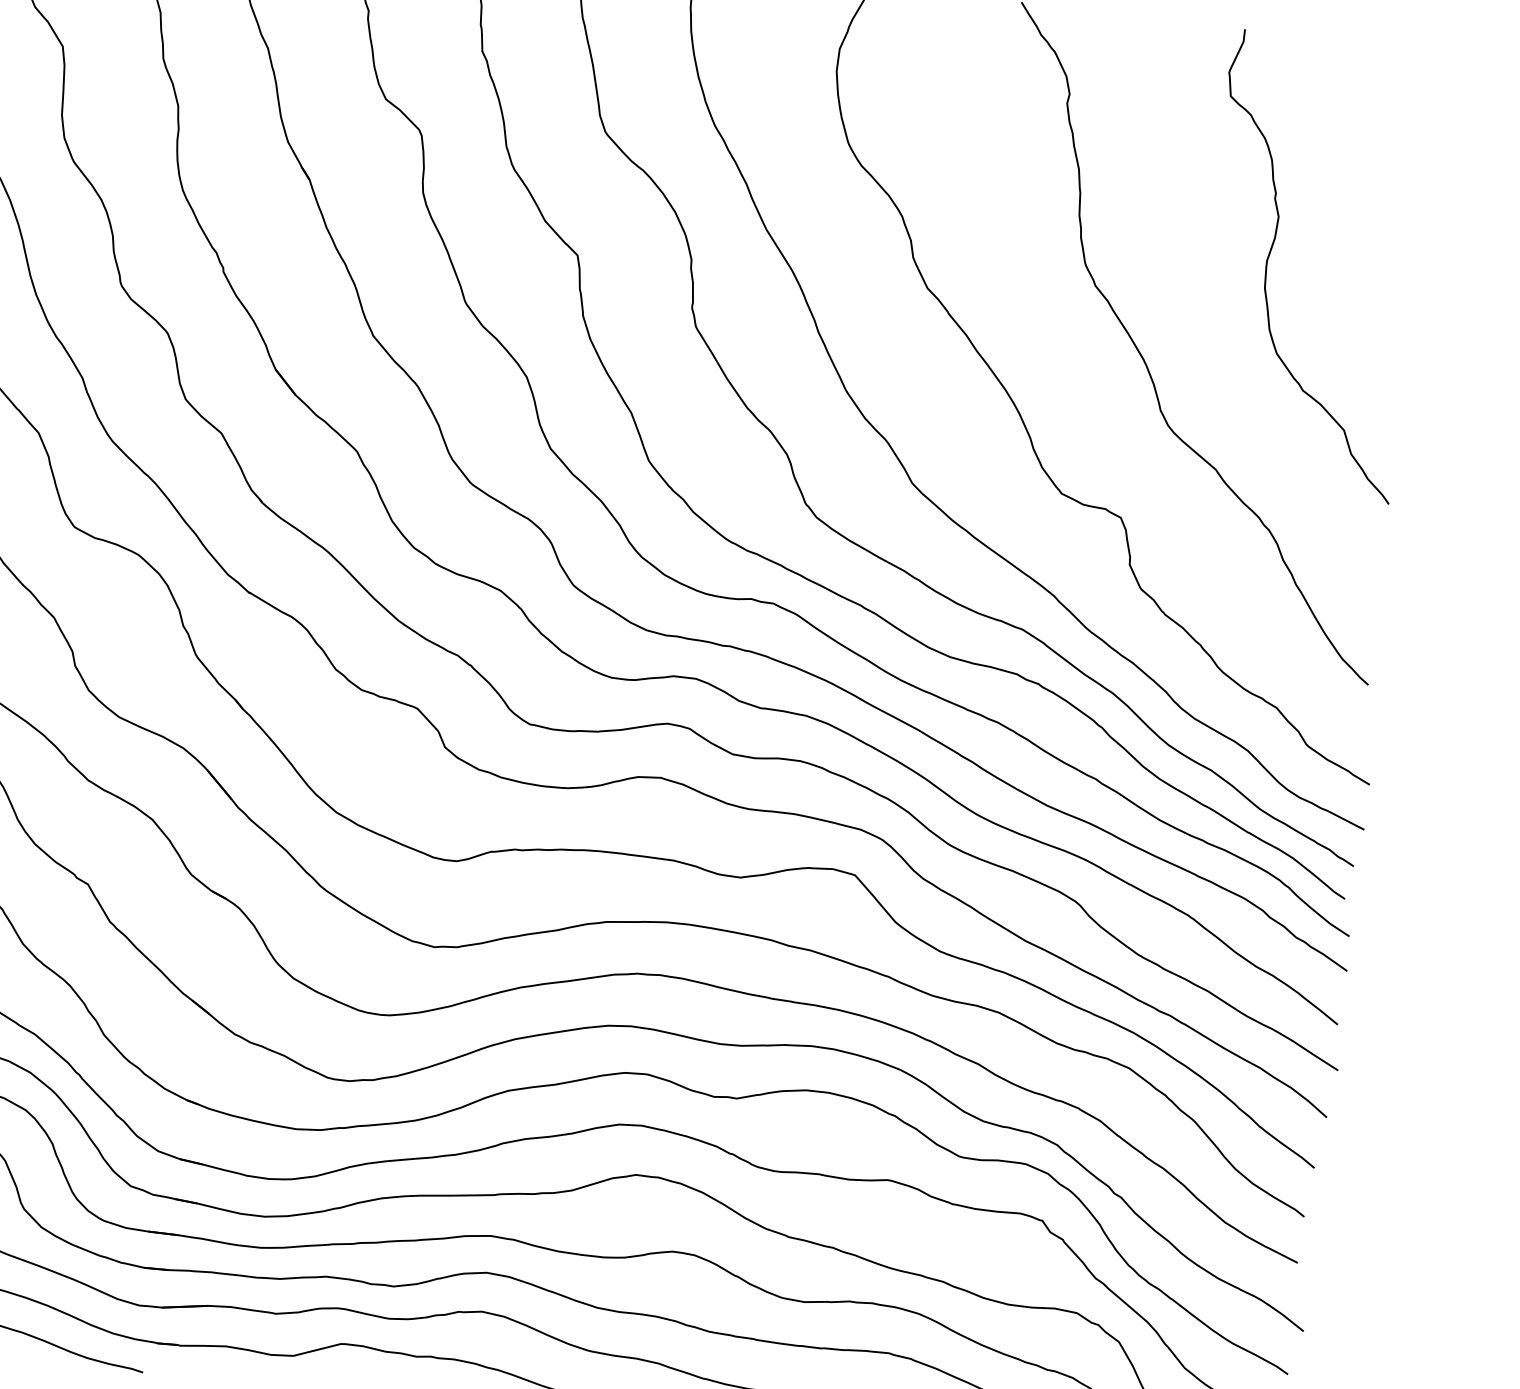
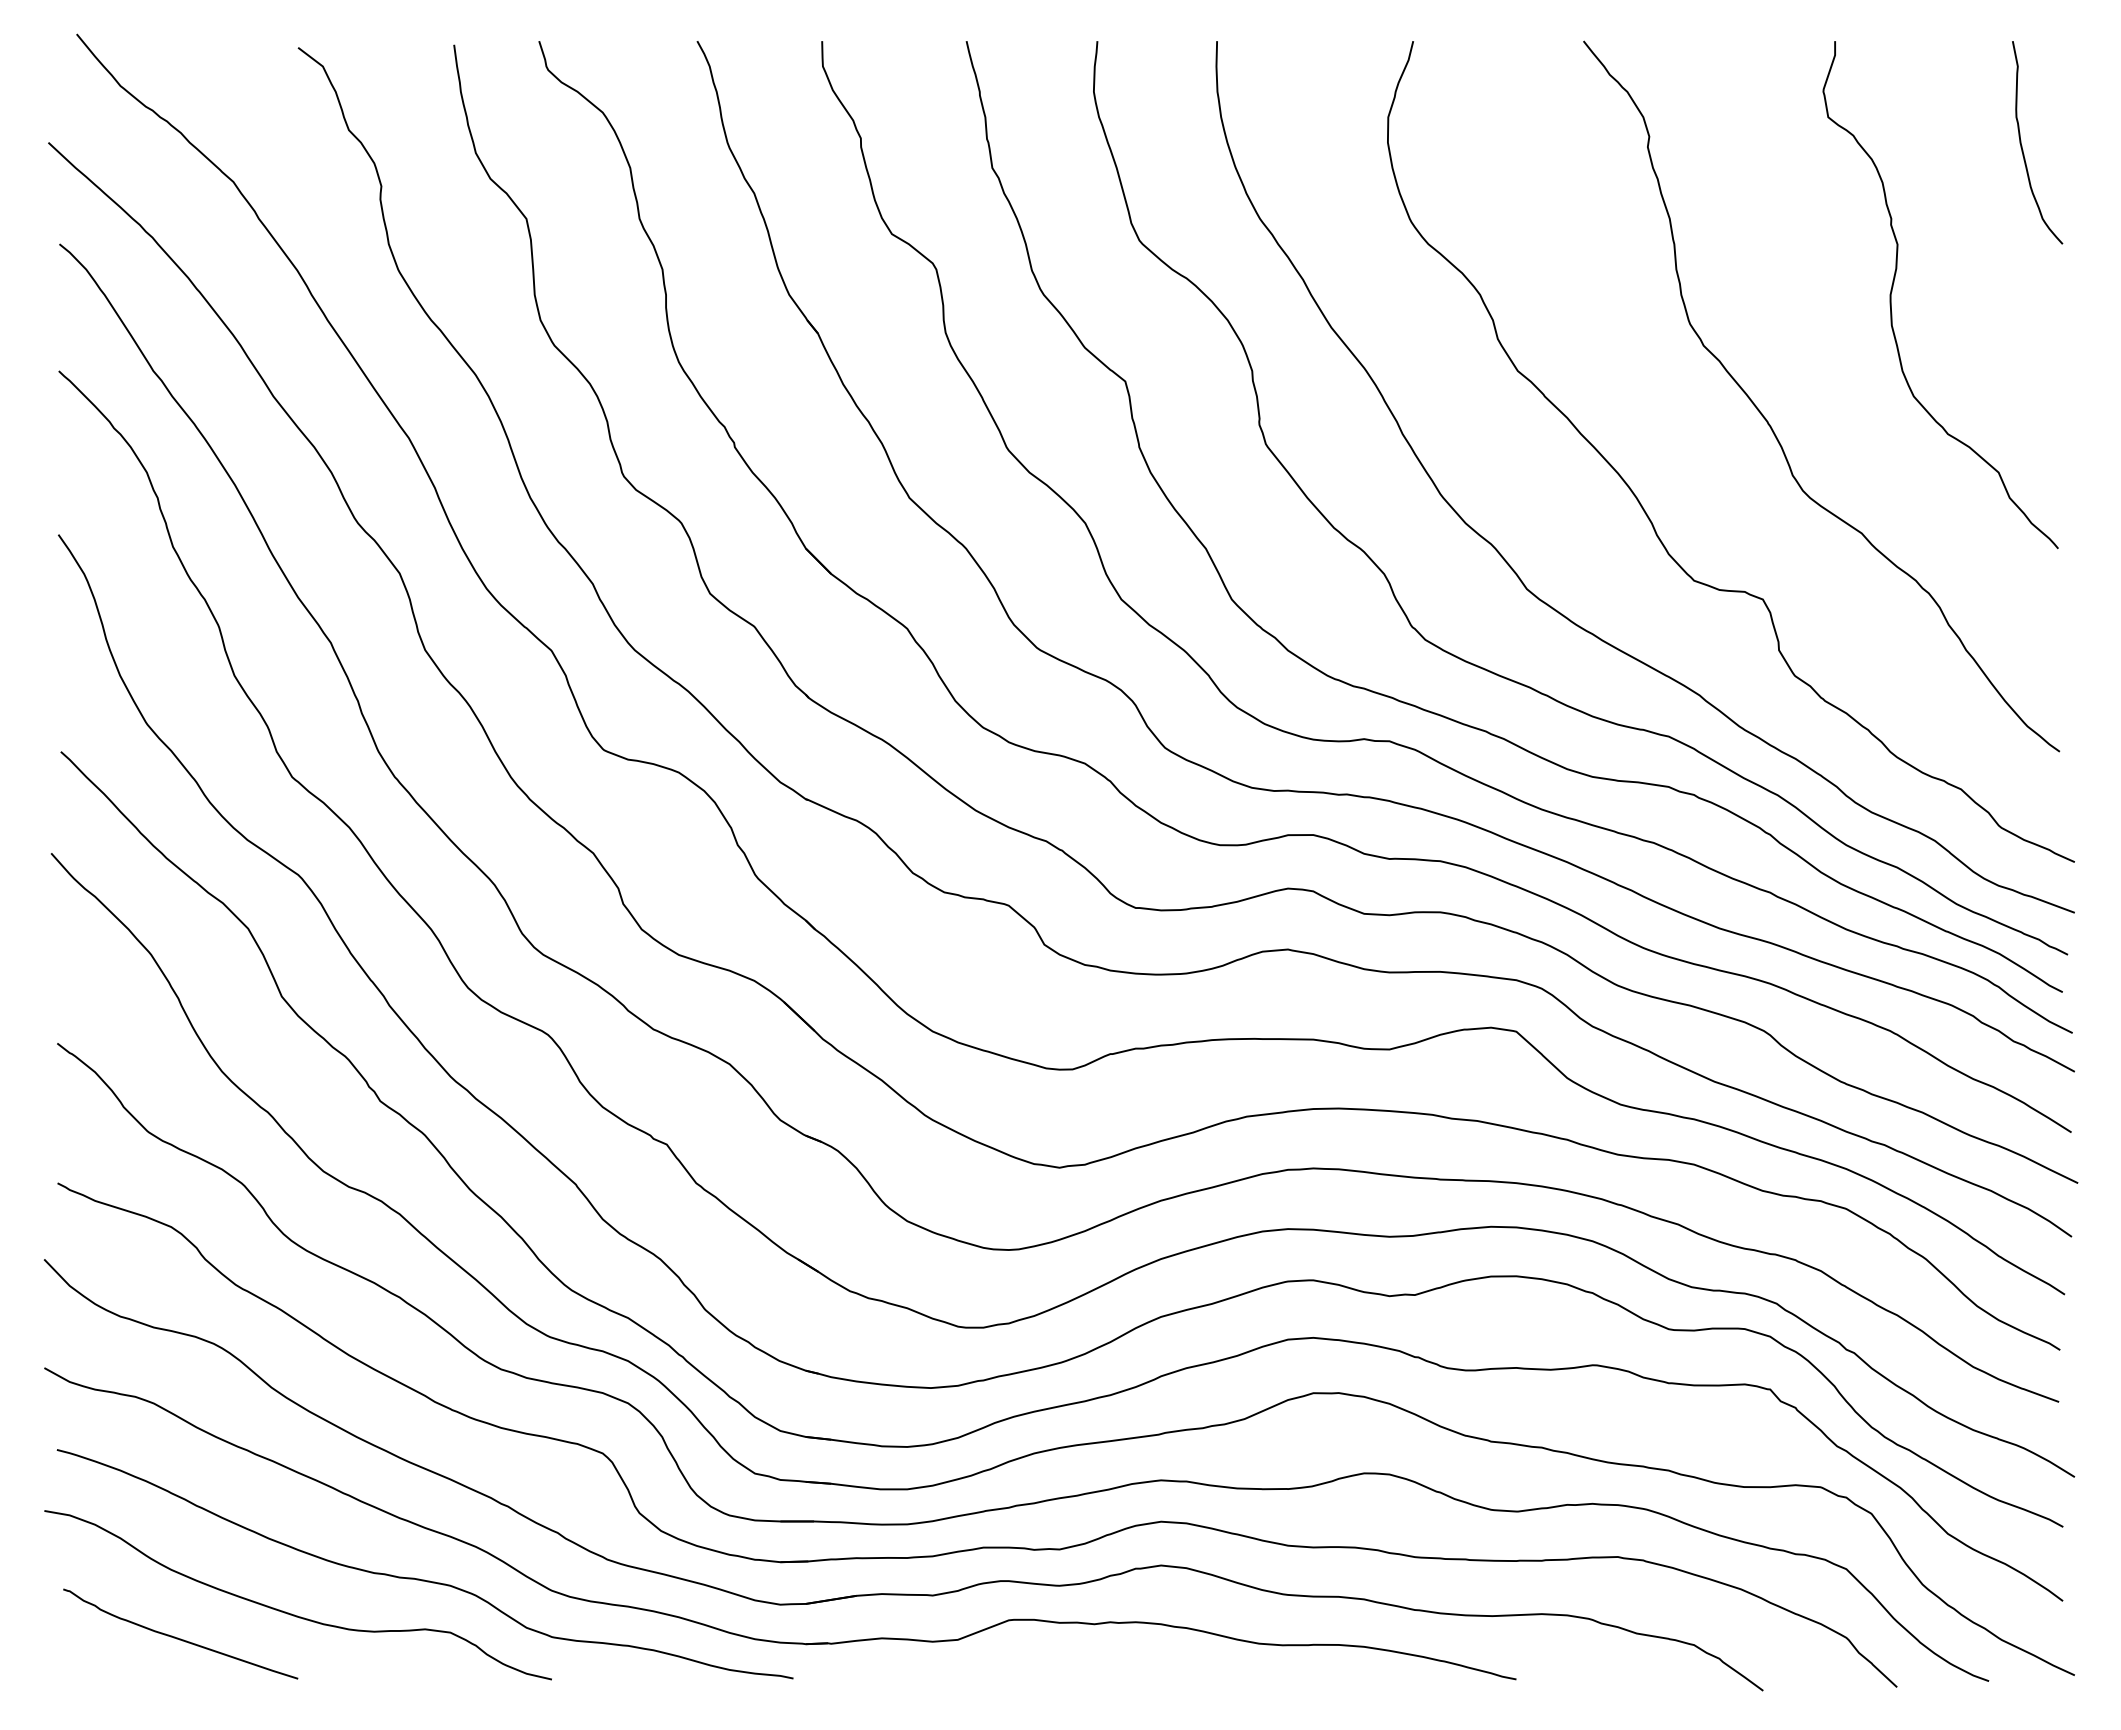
curve: (1400, 142) -> (2022, 145), added

